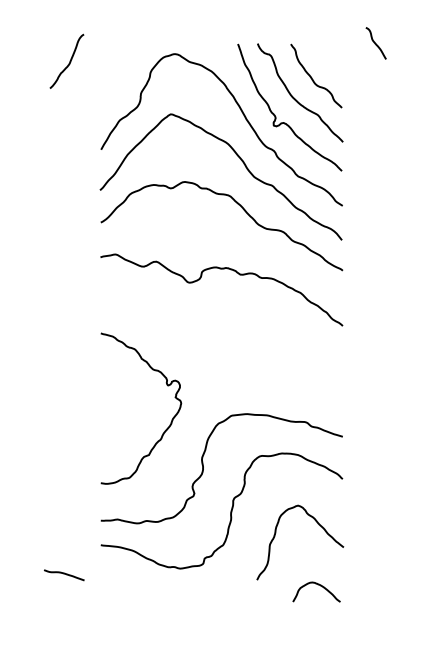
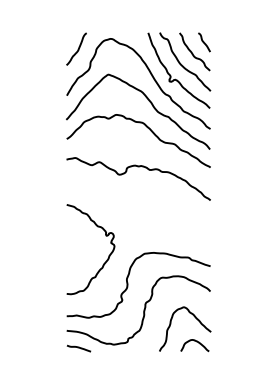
curve: (376, 43) -> (204, 42), moved
curve: (68, 61) -> (77, 49), moved
curve: (63, 575) -> (78, 348), moved
curve: (319, 586) -> (196, 342), moved

